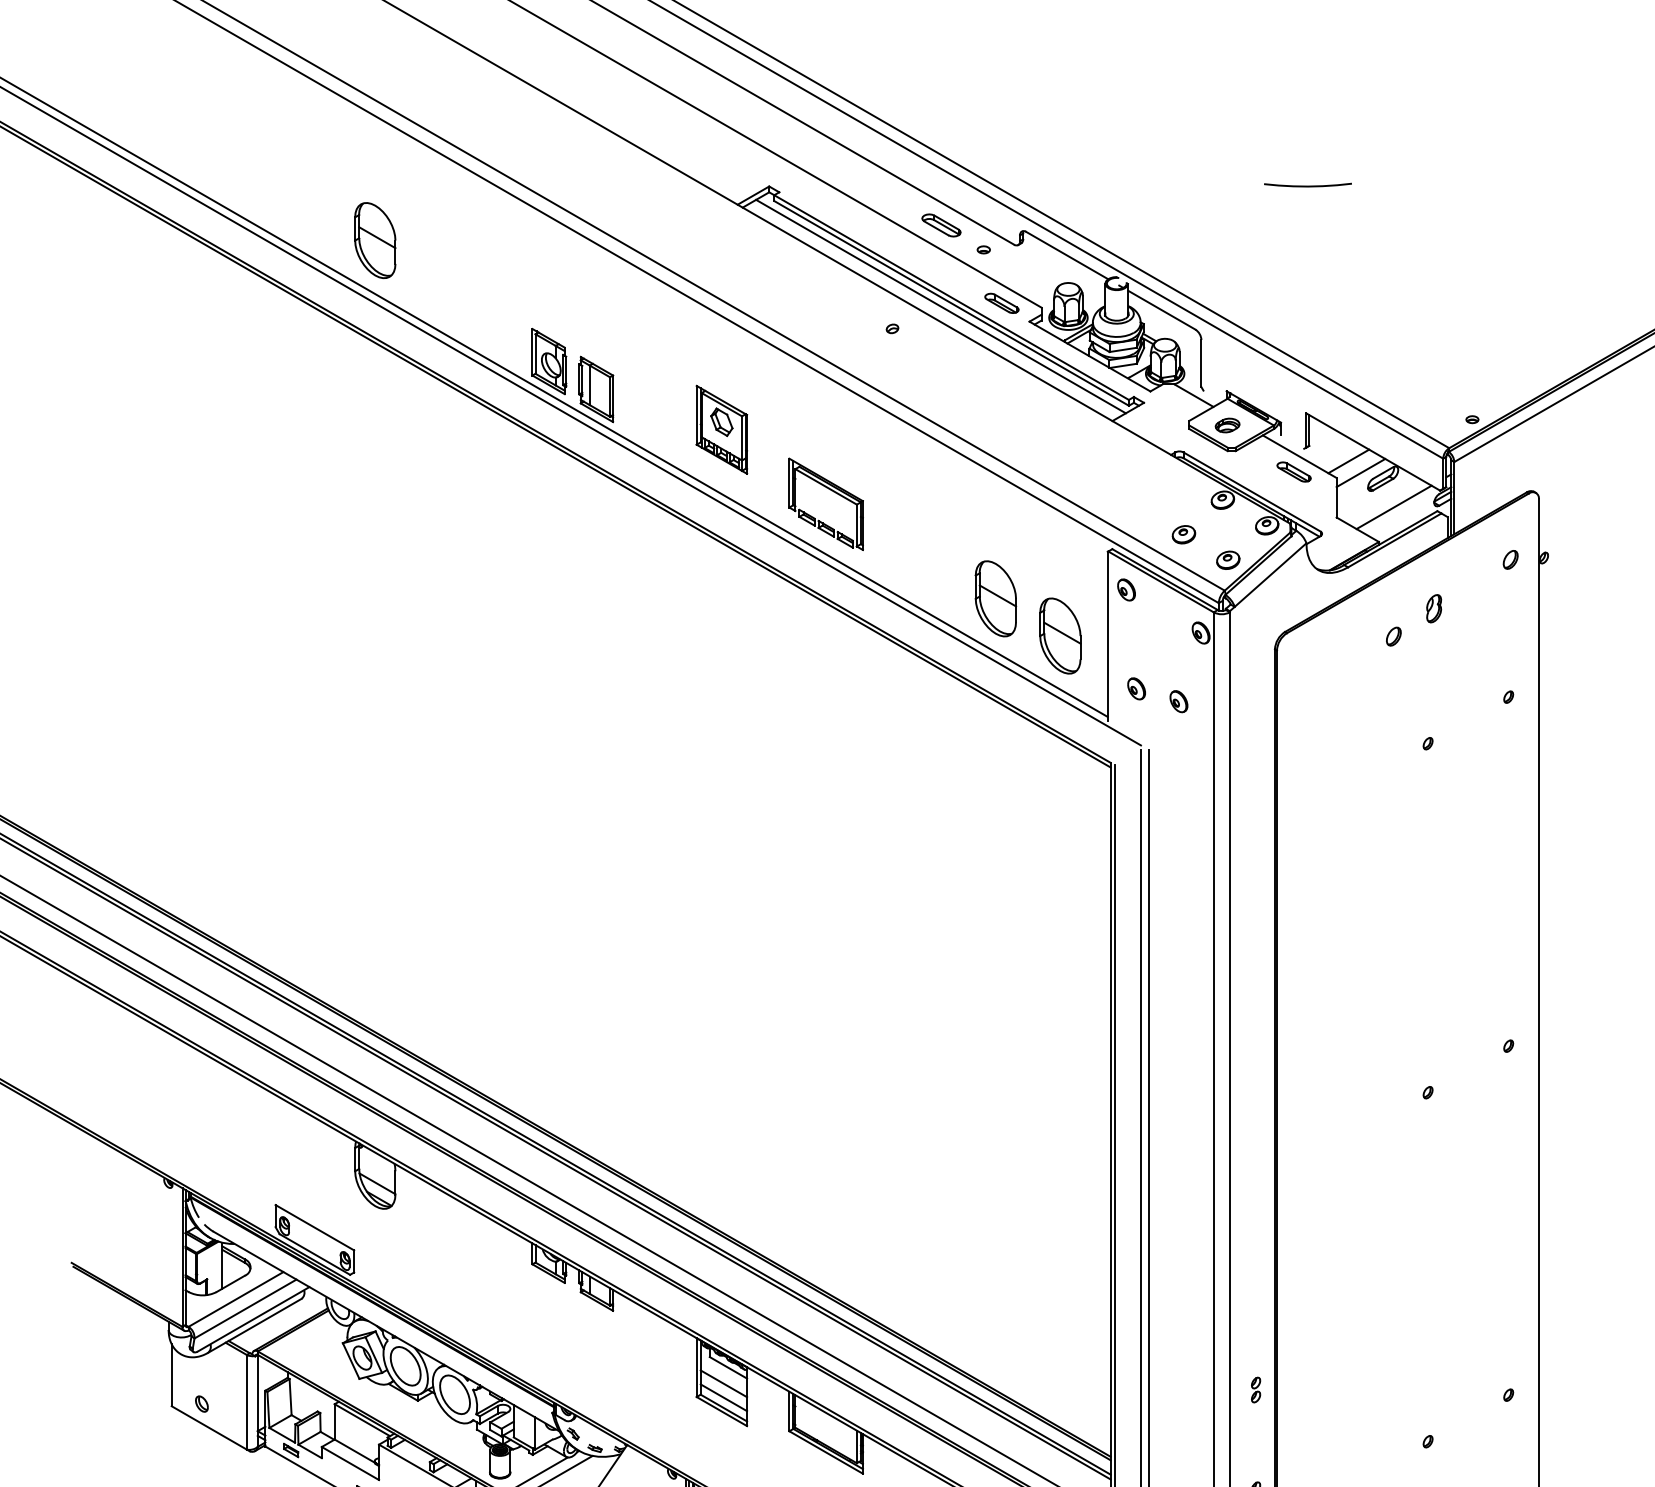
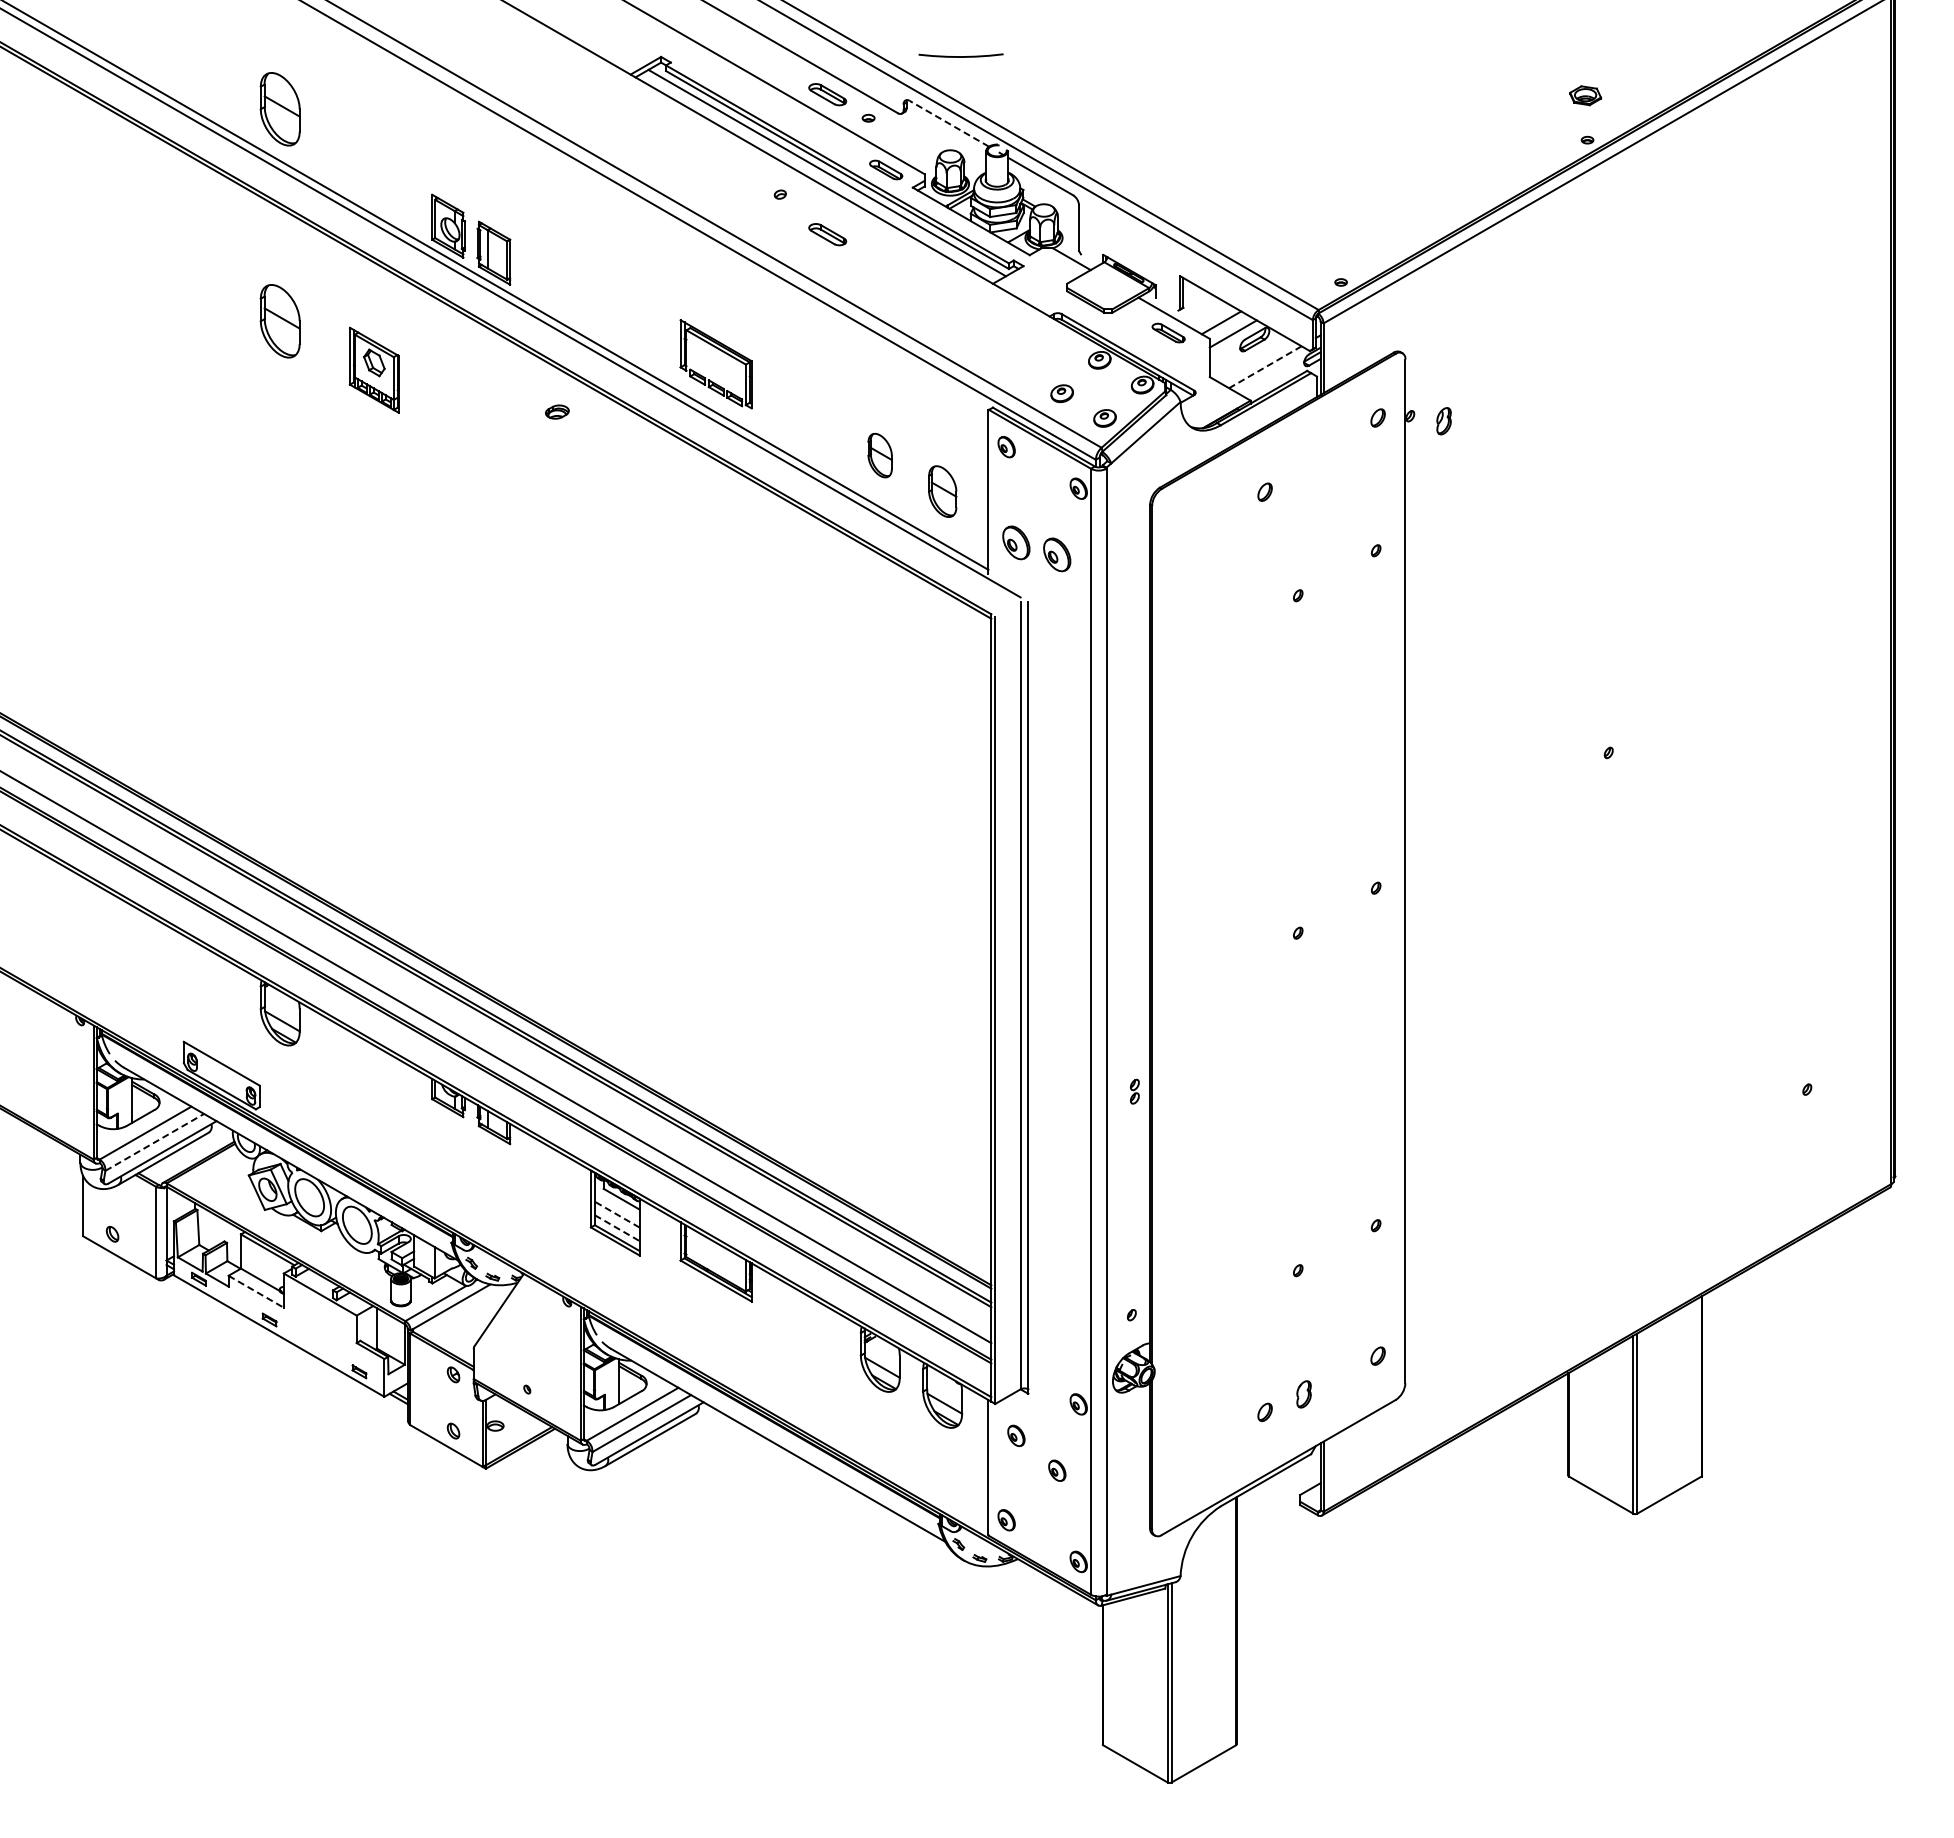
curve: (1307, 186) -> (960, 56), moved
line: (1067, 255) -> (949, 123), solid -> dashed
part: (941, 370) -> (827, 234), added
part: (1227, 424) -> (557, 411), moved
part: (720, 429) -> (373, 369), moved
part: (374, 460) -> (279, 321), added
line: (1394, 507) -> (1265, 367), solid -> dashed
part: (995, 598) -> (879, 455), size x0.6
part: (1433, 608) -> (1443, 421), moved
part: (1060, 635) -> (942, 491), size x0.7
part: (1136, 688) -> (1016, 542), size x1.6
part: (1179, 702) -> (1057, 555), size x1.6
line: (245, 1309) -> (154, 1142), solid -> dashed
line: (724, 1383) -> (617, 1214), solid -> dashed
part: (1255, 1389) -> (1134, 1091), moved
line: (724, 1398) -> (617, 1228), solid -> dashed
line: (350, 1463) -> (256, 1291), solid -> dashed

